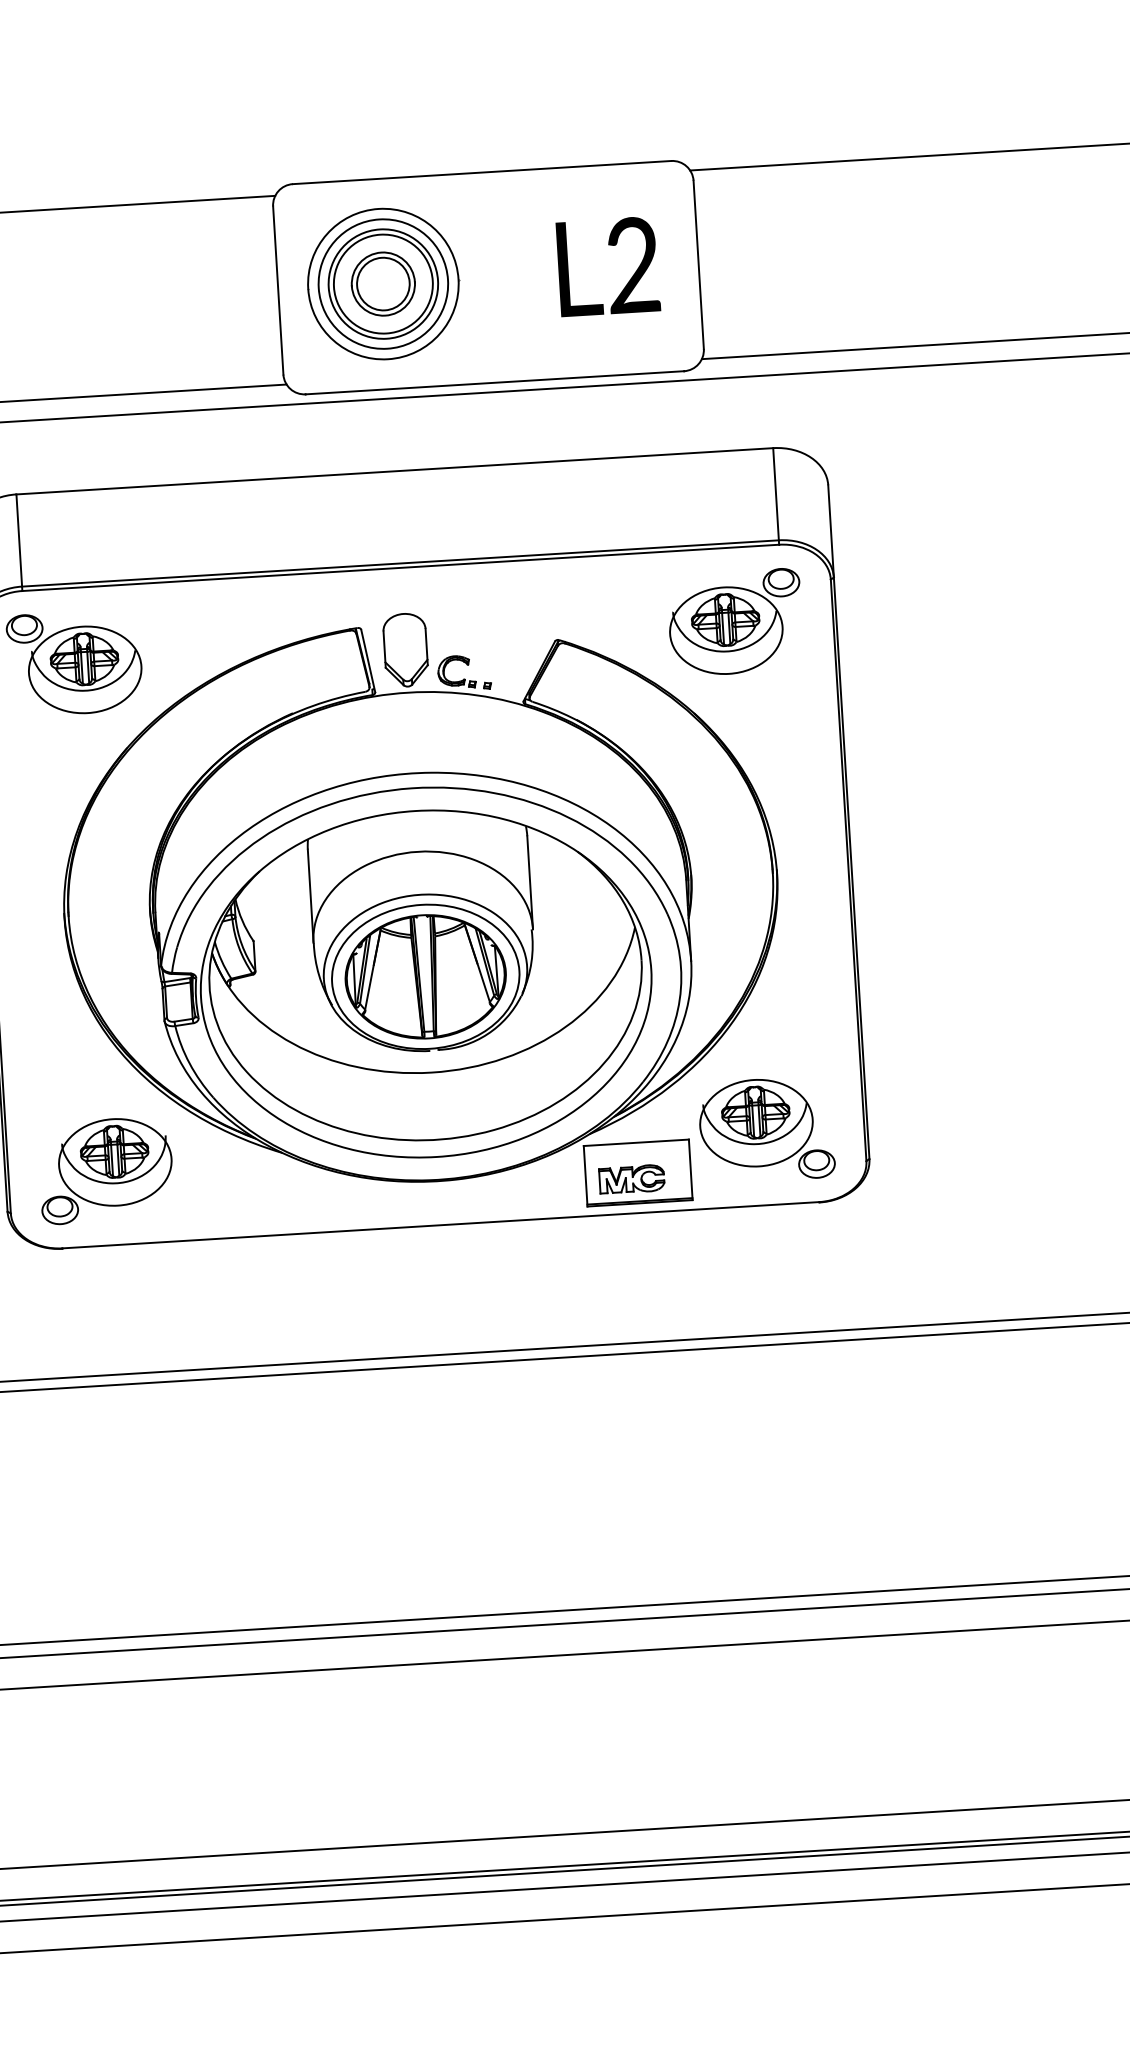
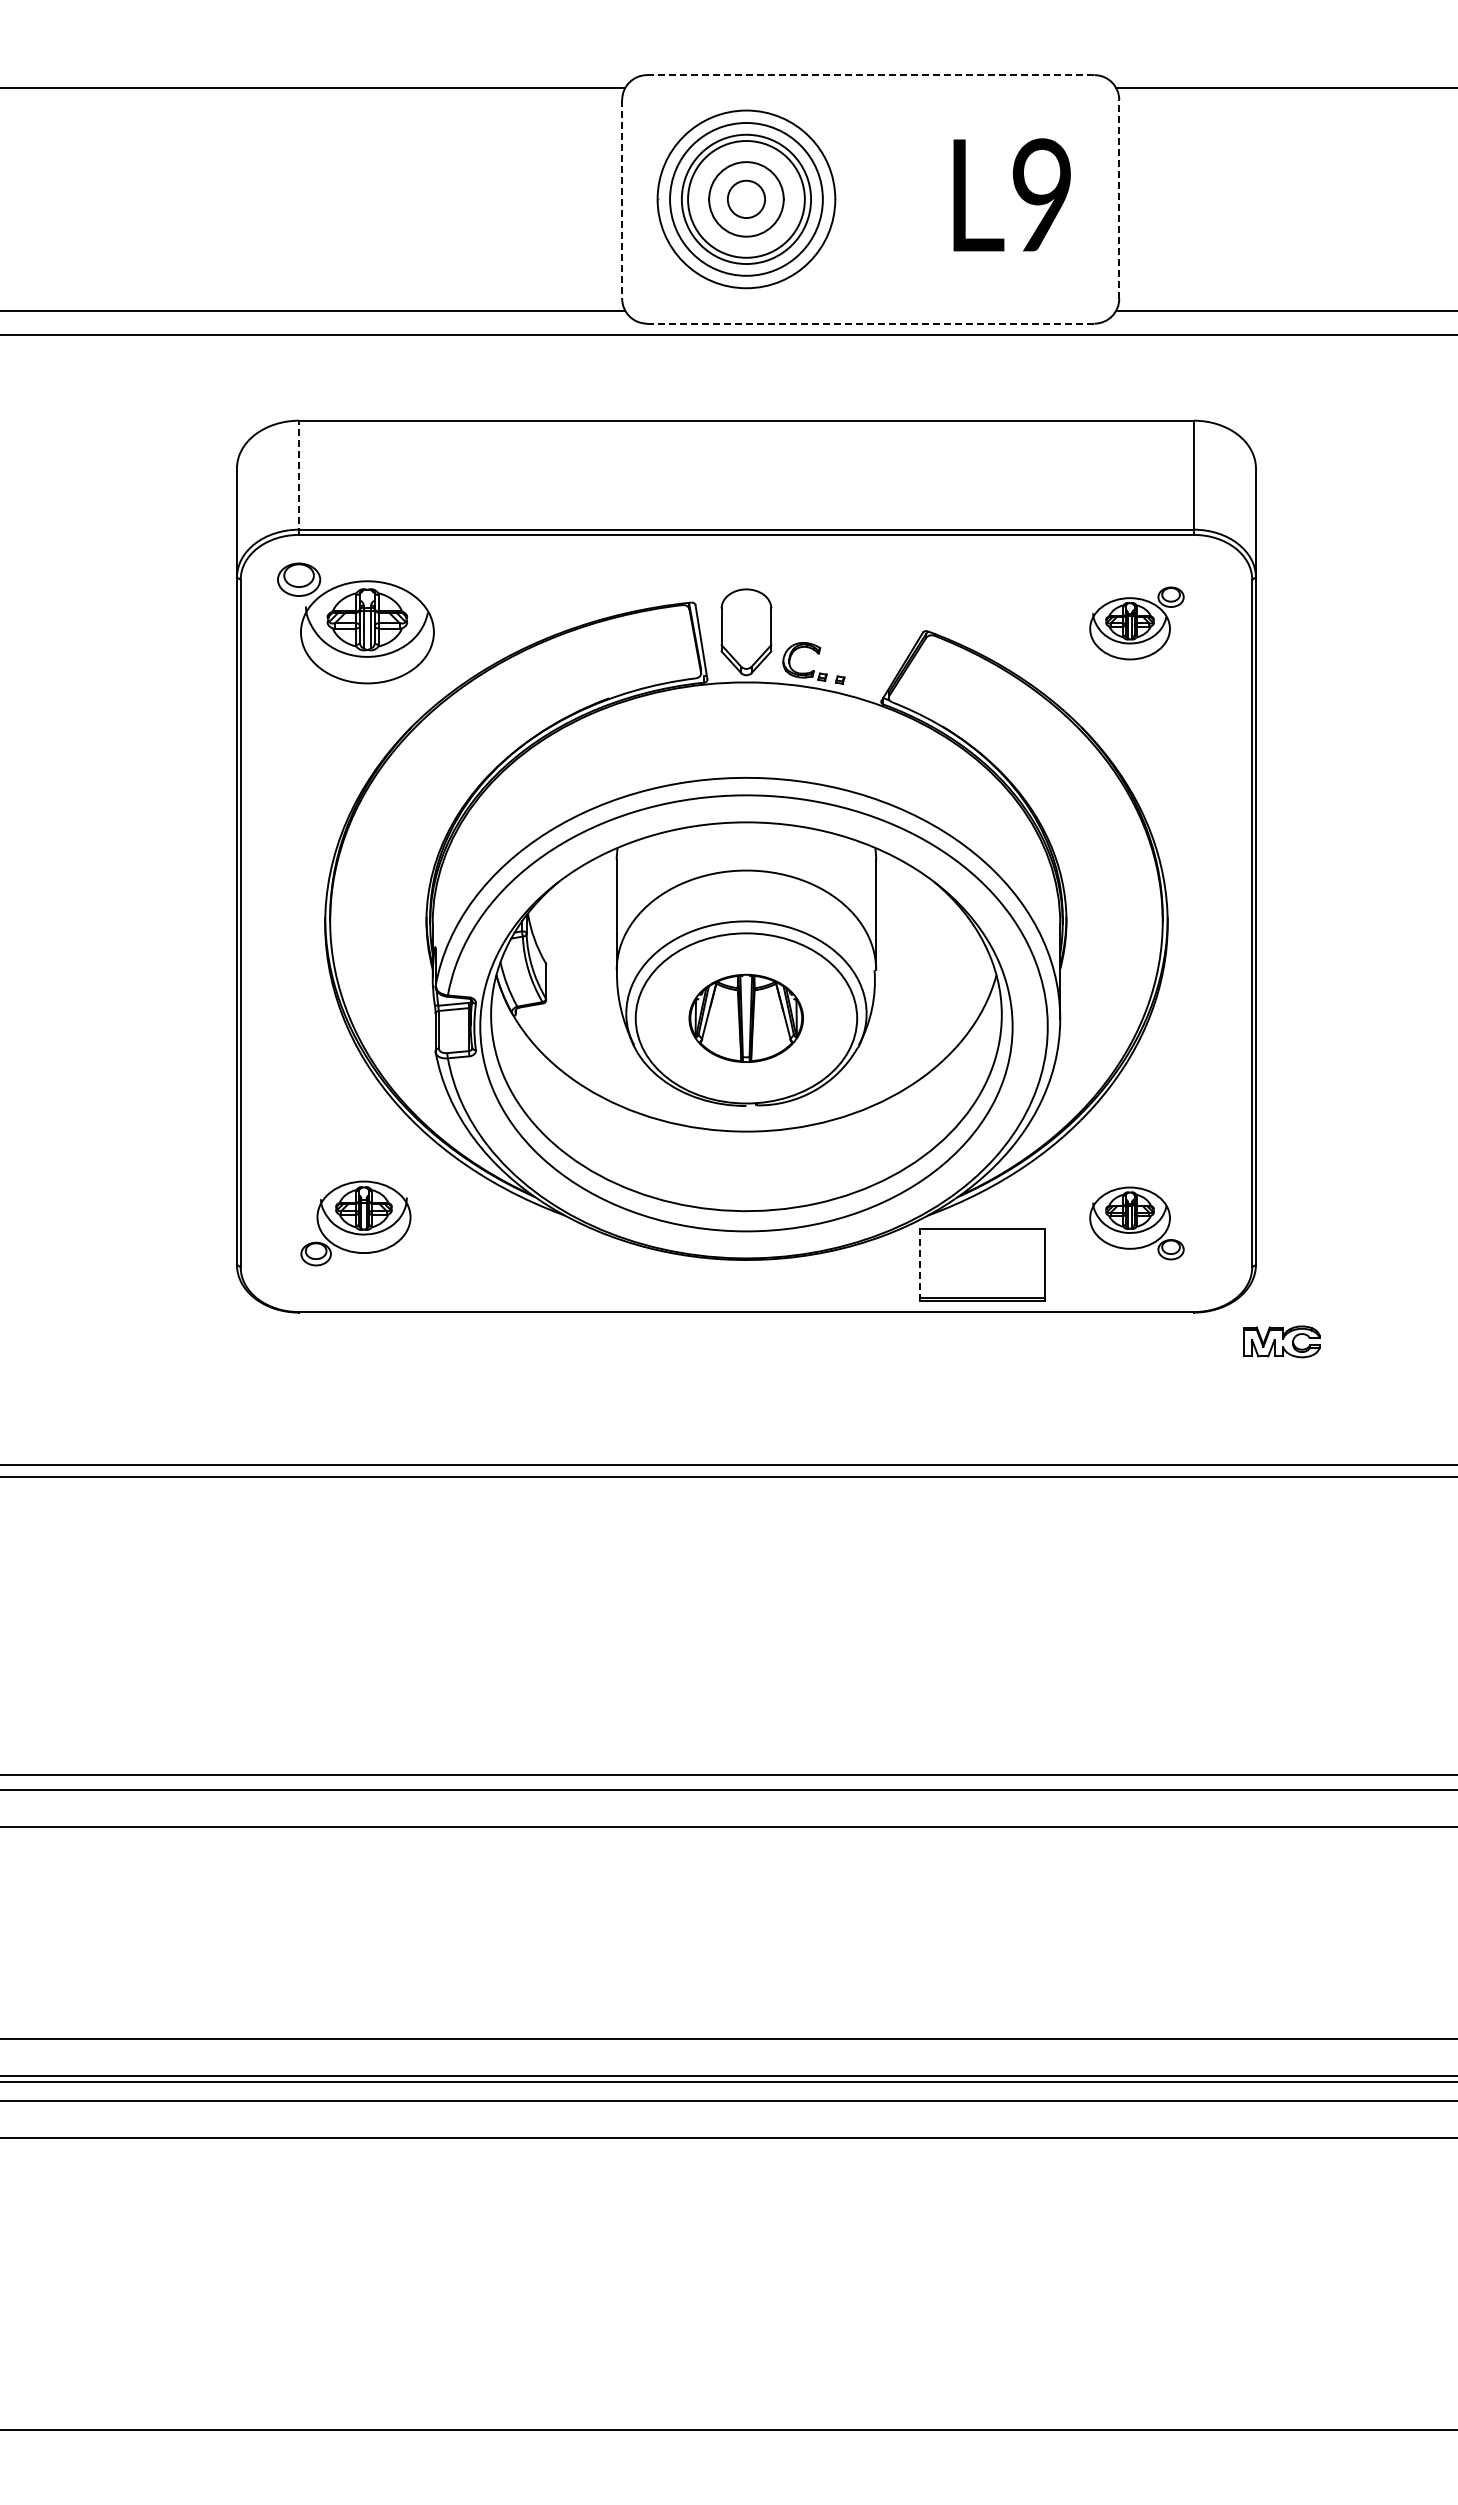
line: (481, 172) -> (870, 75), solid -> dashed
text: (632, 264) -> (1041, 194), L2 -> L9
line: (698, 264) -> (1119, 198), solid -> dashed
circle: (383, 284) -> (746, 199), size x0.6
line: (278, 290) -> (622, 199), solid -> dashed
line: (494, 382) -> (870, 323), solid -> dashed
line: (19, 542) -> (299, 477), solid -> dashed
part: (735, 622) -> (1136, 623), size x0.6
part: (424, 976) -> (745, 1018), size x0.6
part: (766, 1130) -> (1136, 1223), size x0.6
part: (105, 1170) -> (355, 1223), size x0.7
line: (585, 1175) -> (920, 1264), solid -> dashed
part: (631, 1179) -> (1281, 1341), moved

